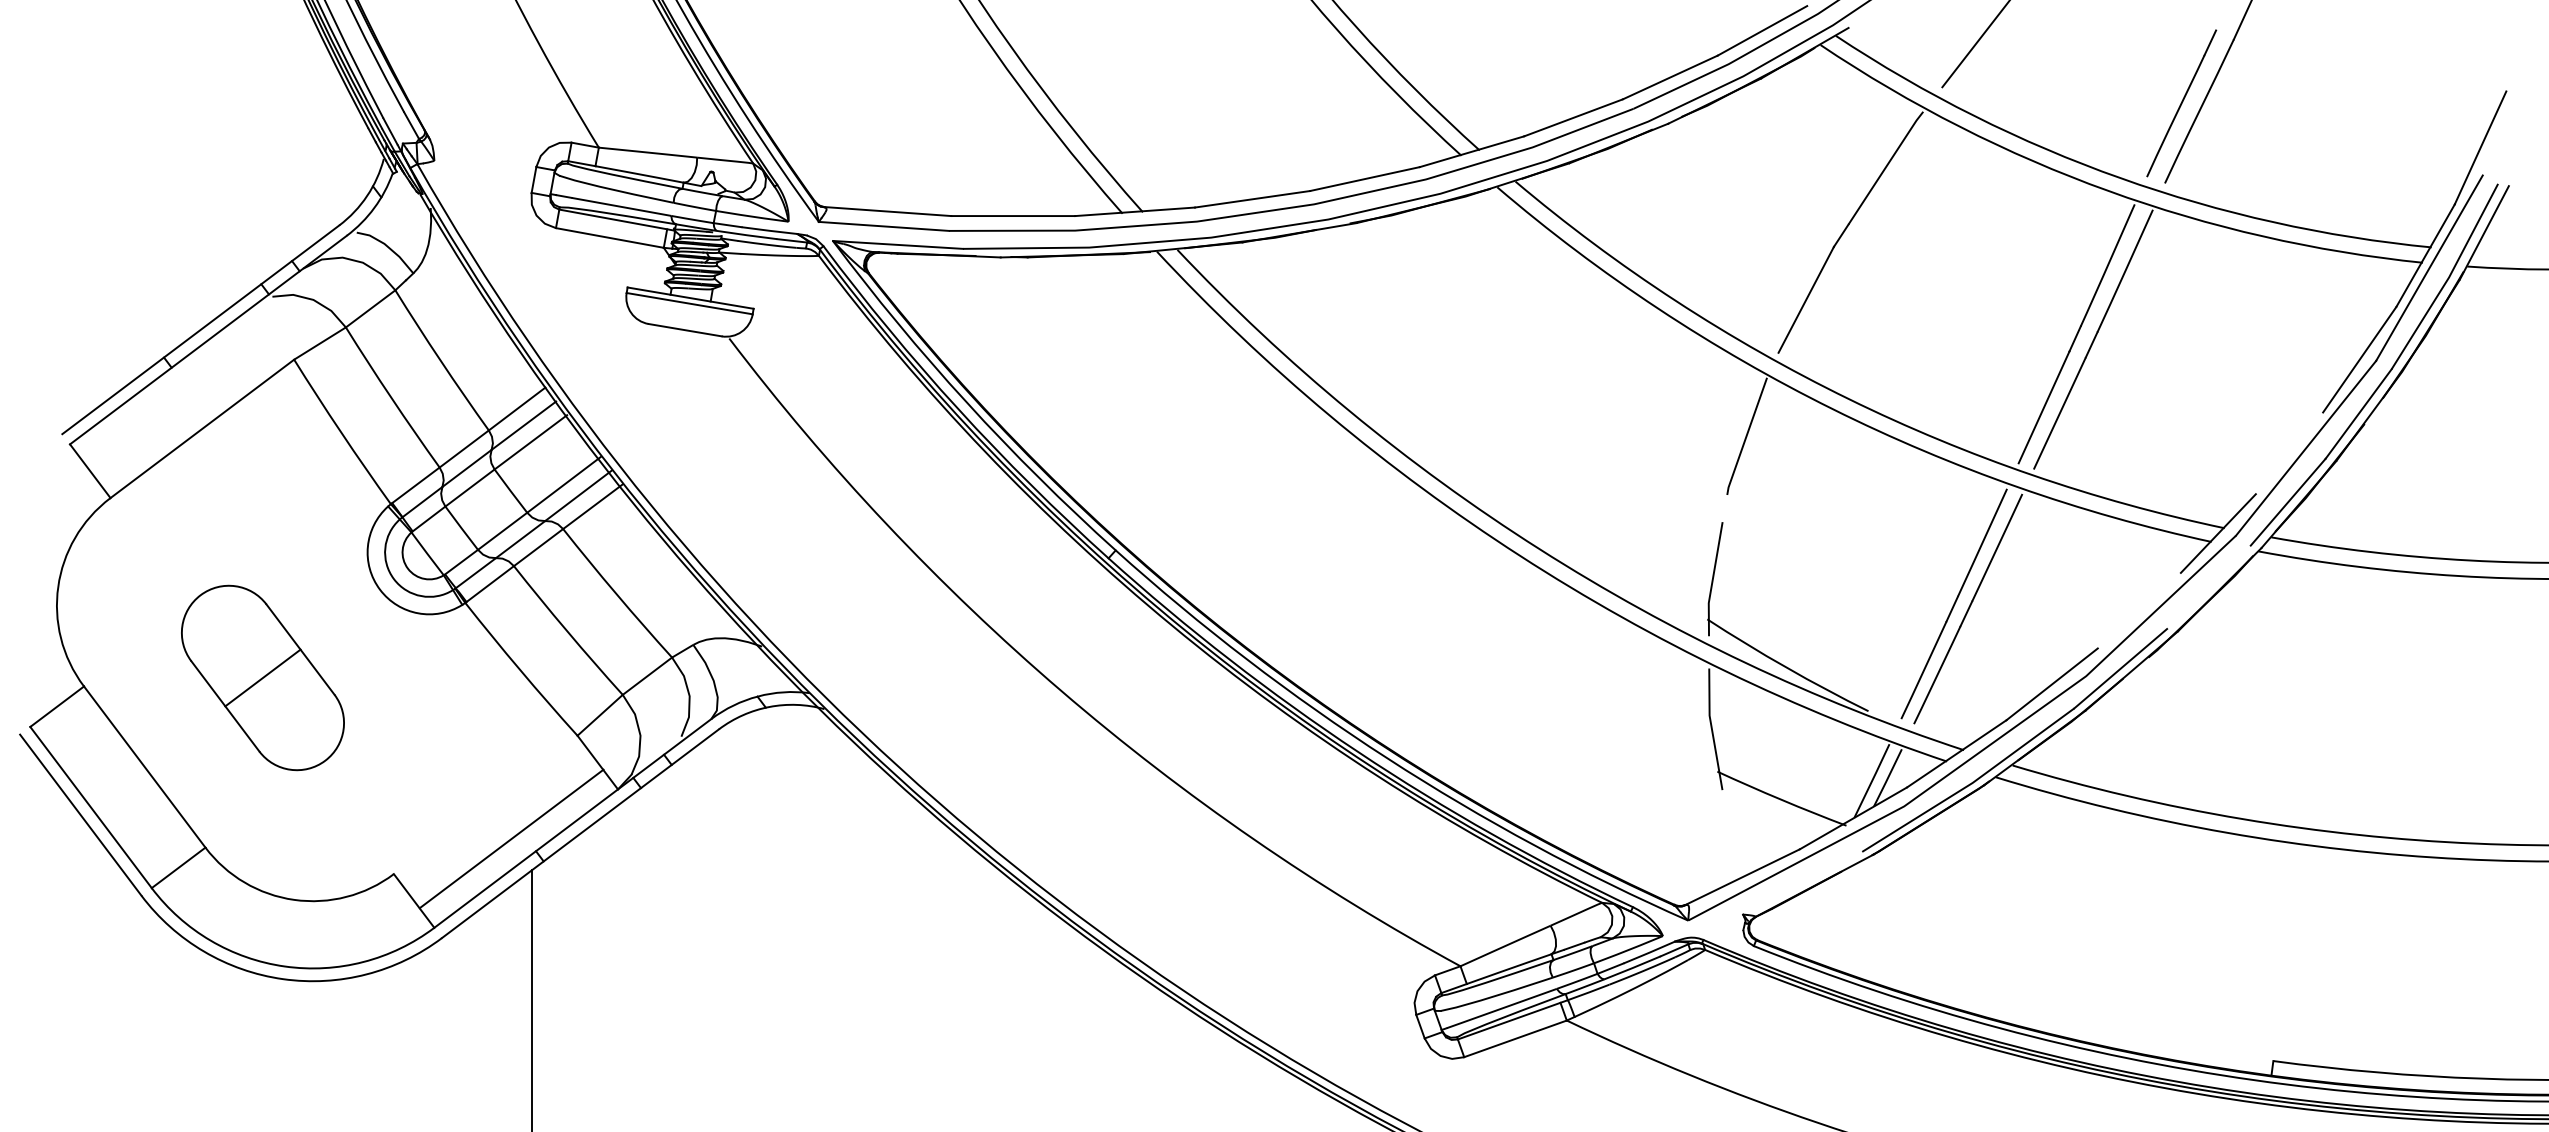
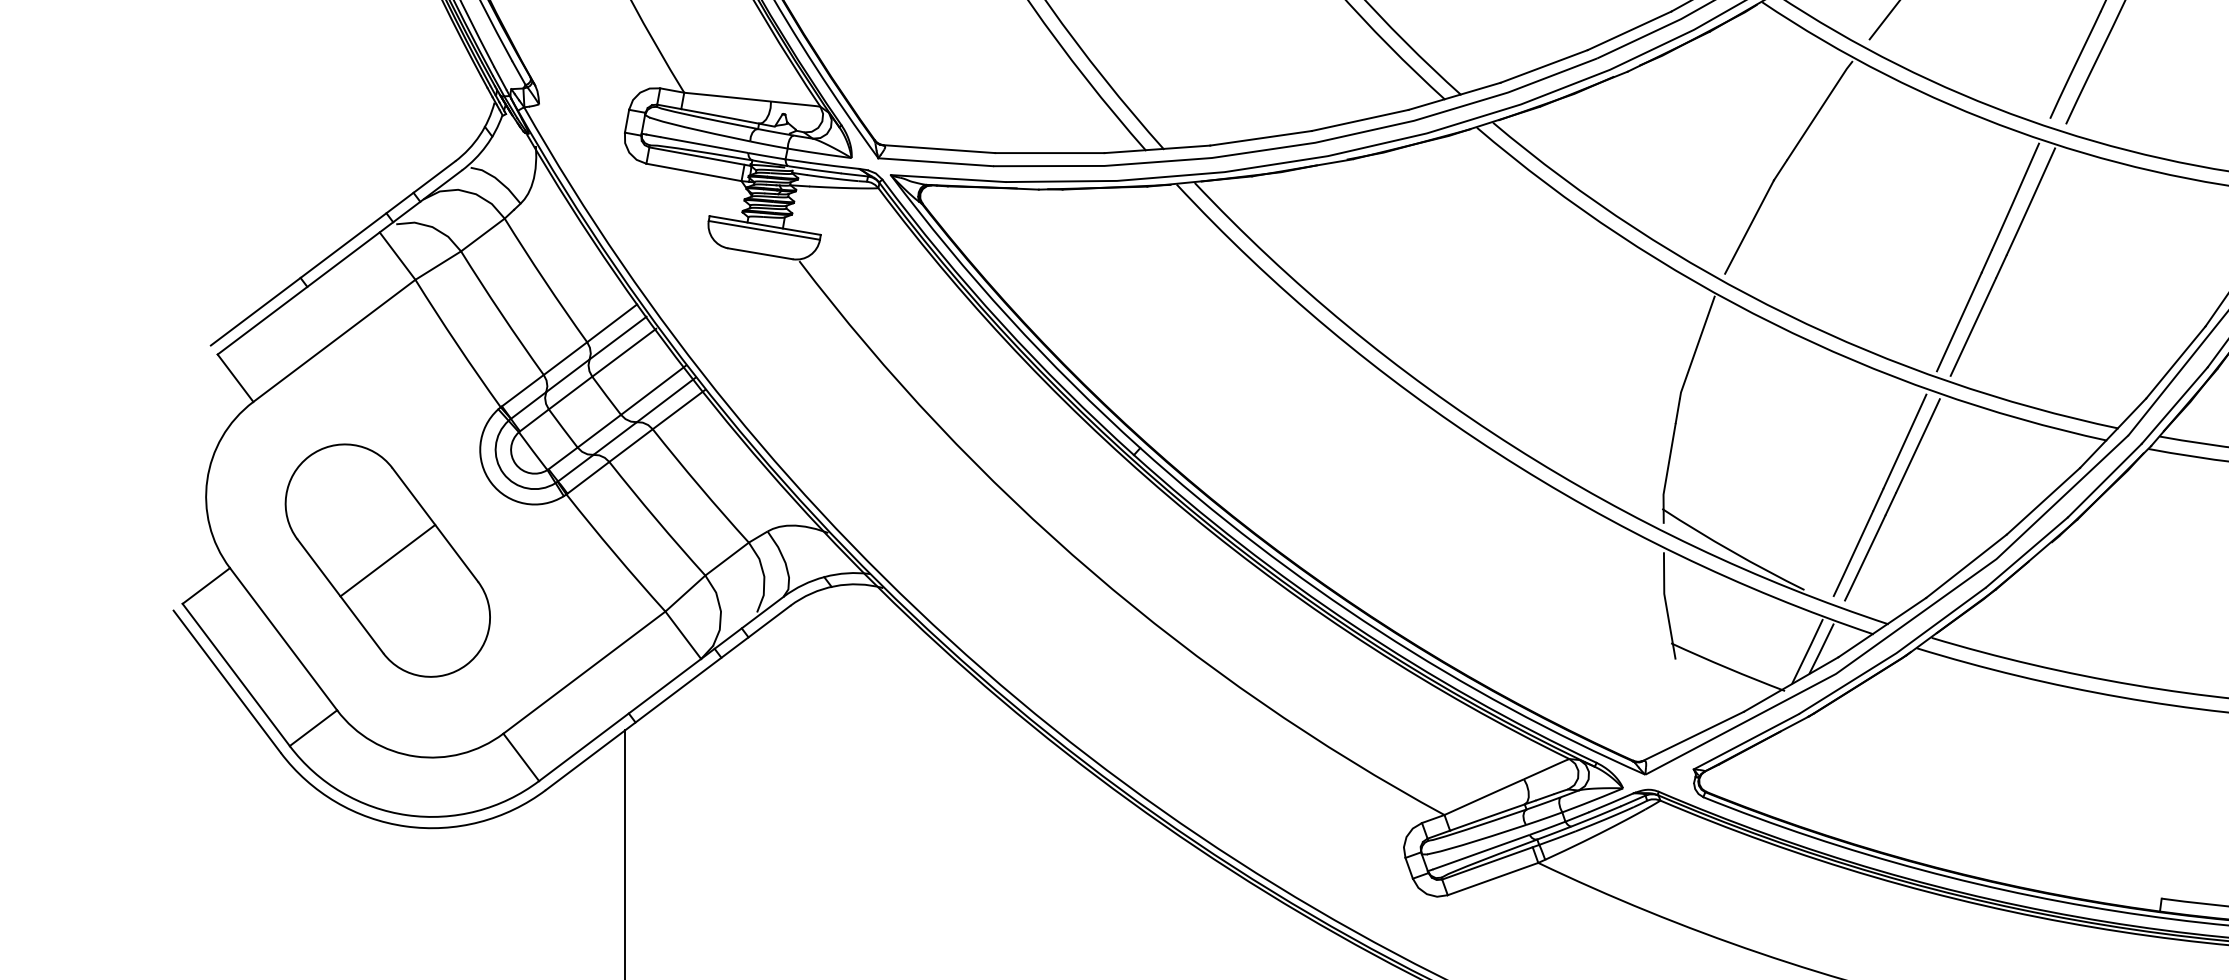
line: (273, 332) -> (397, 255), added
line: (2289, 453) -> (2175, 362), added
line: (1724, 508) -> (1677, 411), added
line: (2208, 587) -> (2104, 480), added
line: (2138, 610) -> (2042, 501), added
part: (262, 677) -> (387, 560), size x1.43
line: (511, 838) -> (584, 672), moved
line: (1802, 882) -> (1746, 741), added

